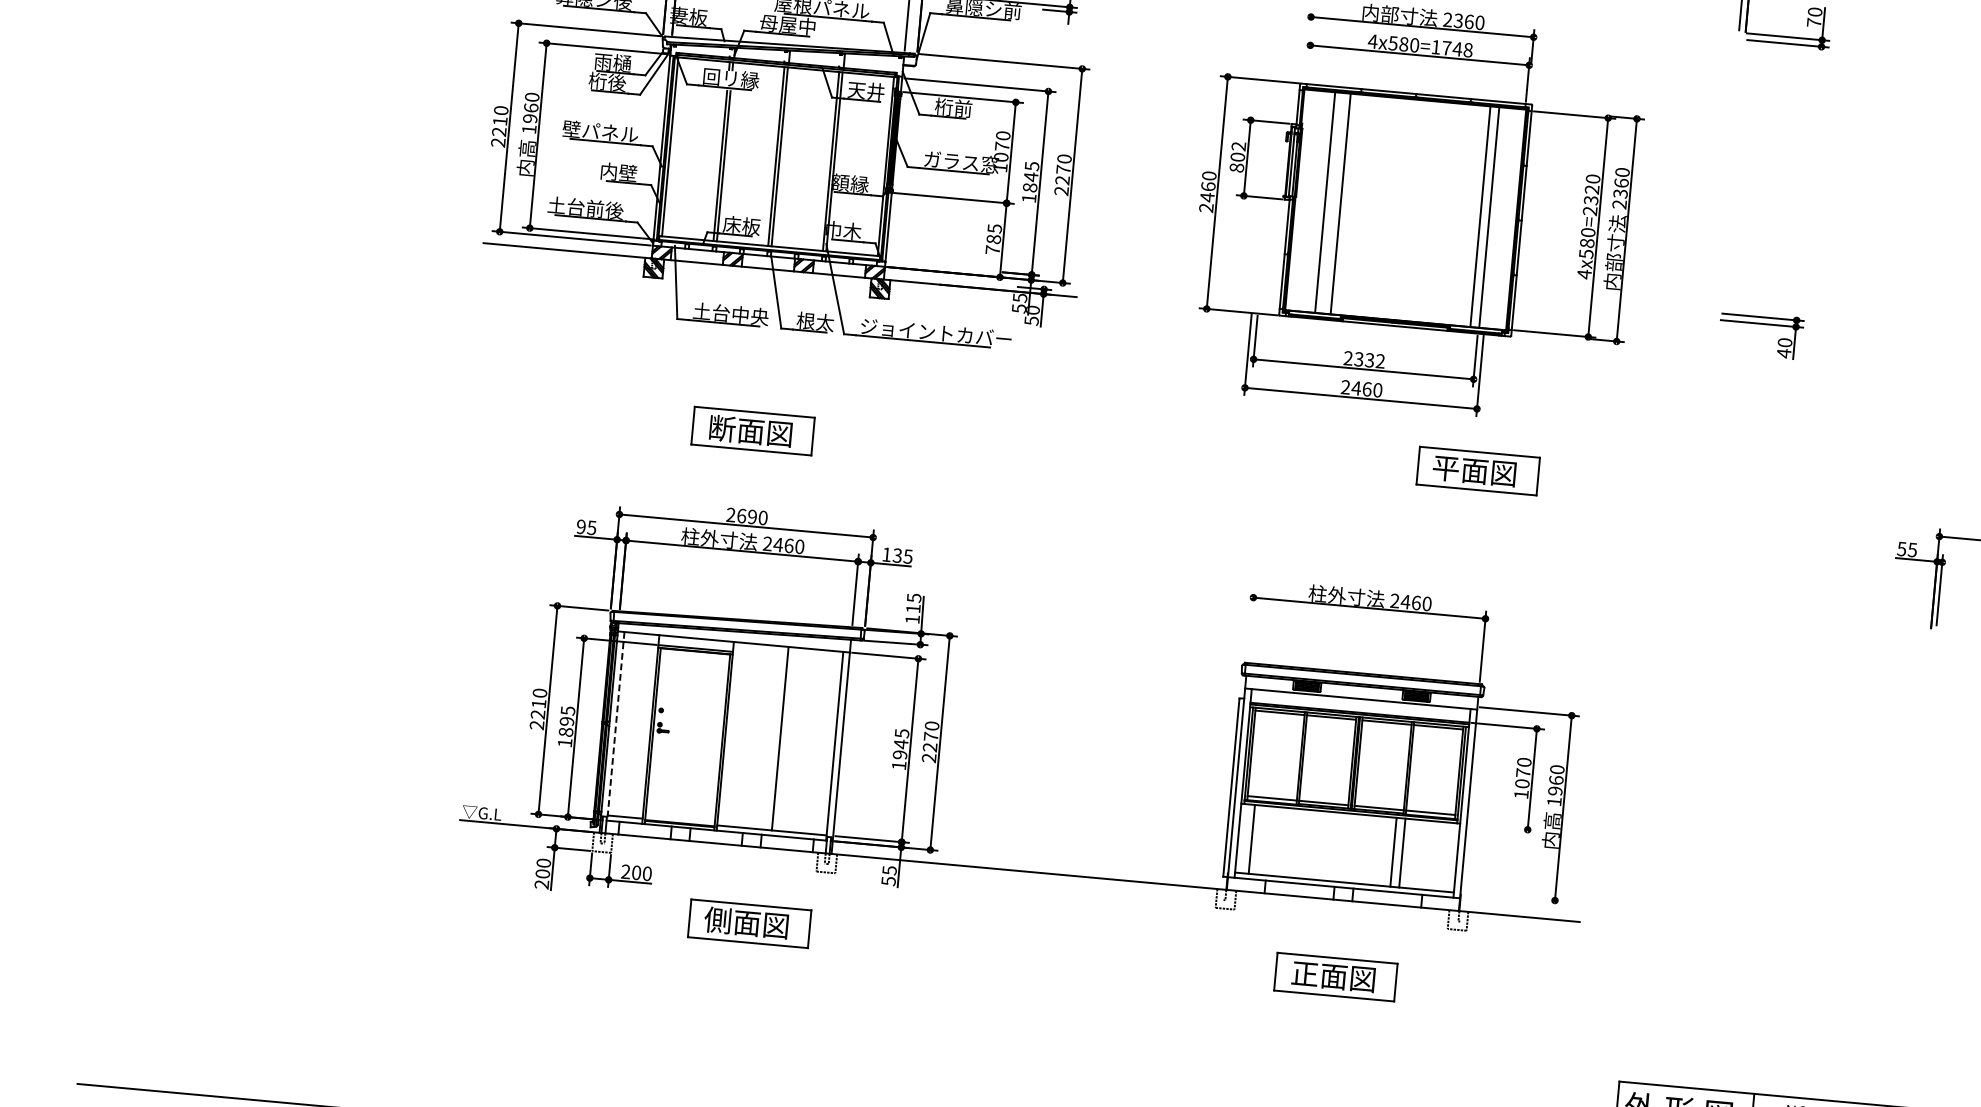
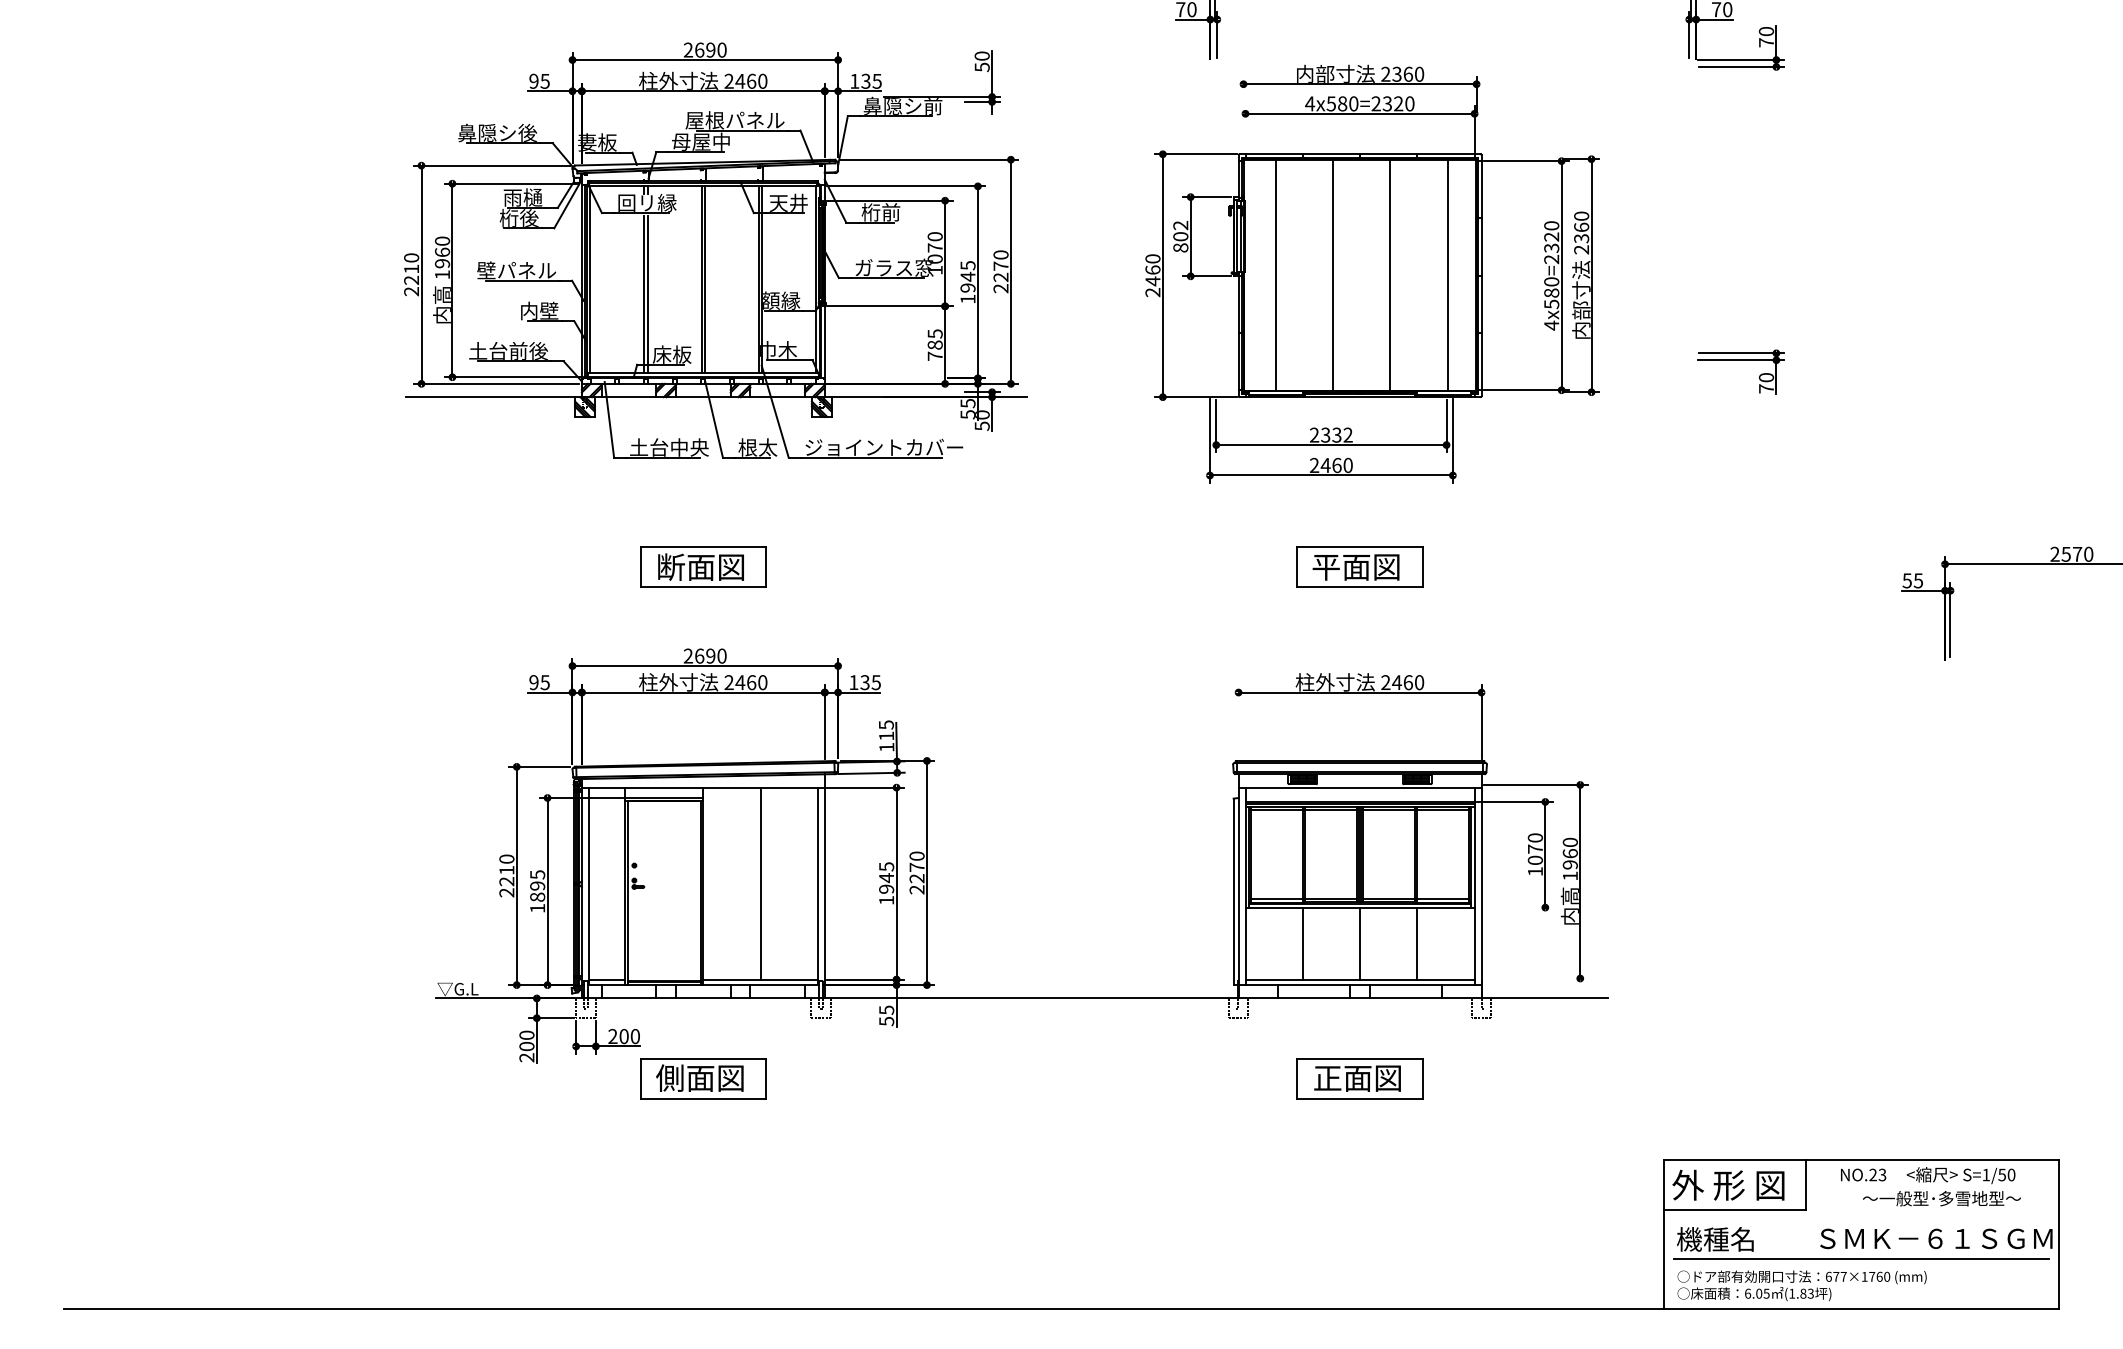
text: (1451, 48) -> (1392, 103), 4x580=1748 -> 4x580=2320
text: (1029, 187) -> (967, 287), 1845 -> 1945
line: (1340, 203) -> (1332, 275), moved
line: (1480, 216) -> (1390, 275), moved
text: (1784, 353) -> (1766, 388), 40 -> 70
part: (1477, 470) -> (1359, 566), moved
line: (615, 726) -> (588, 886), dashed -> solid
line: (1251, 839) -> (1302, 943), moved
line: (1393, 852) -> (1360, 943), moved
part: (749, 923) -> (703, 1078), moved

